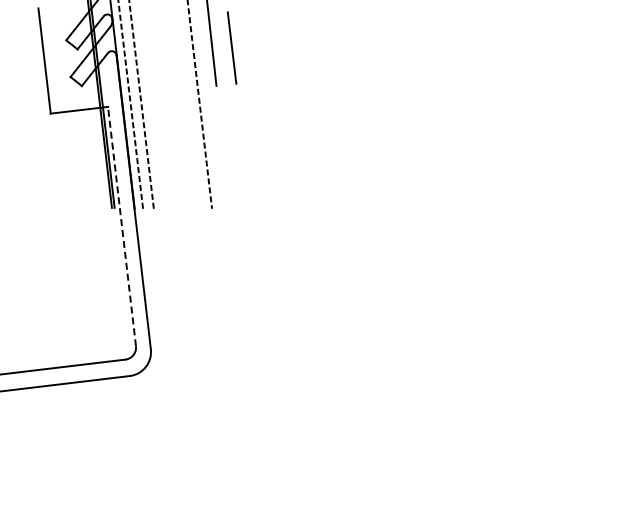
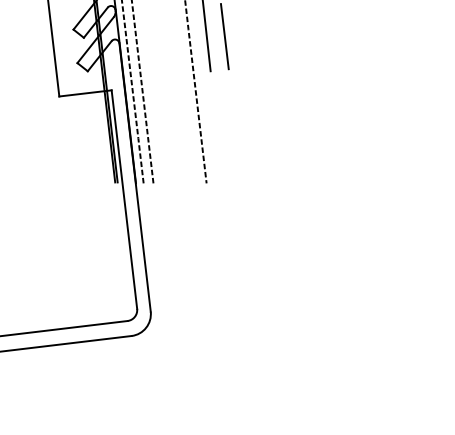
line: (121, 226) -> (123, 199), dashed -> solid

